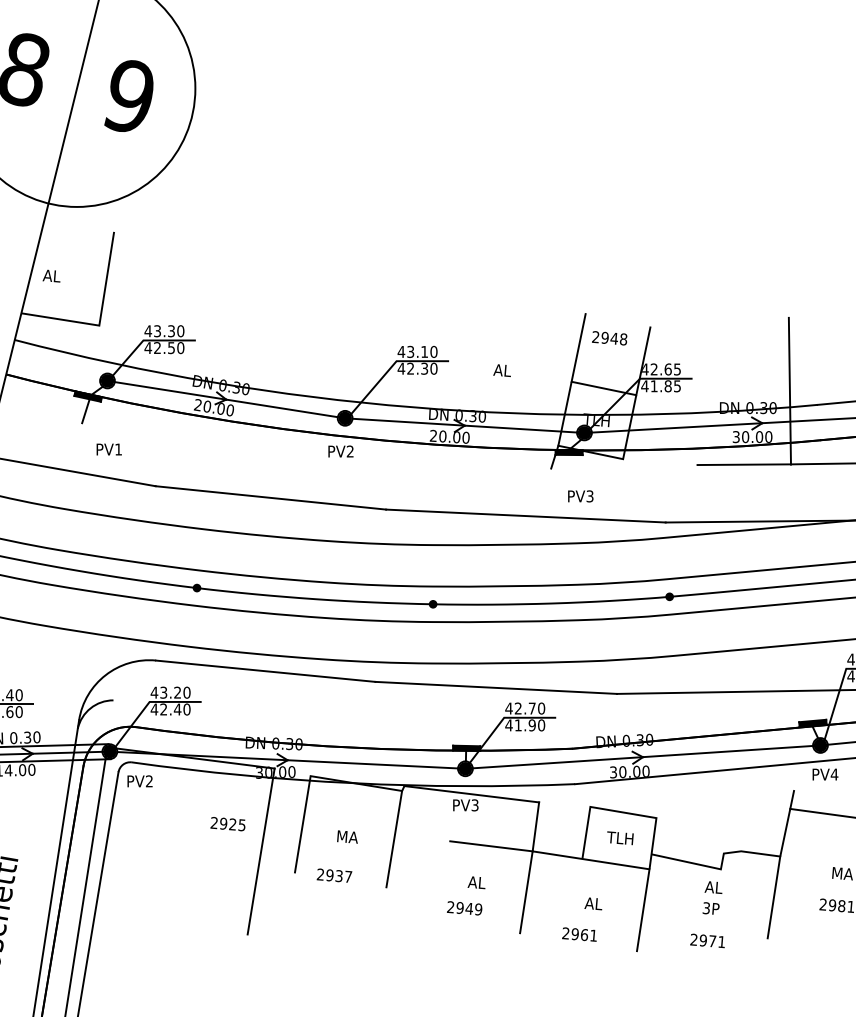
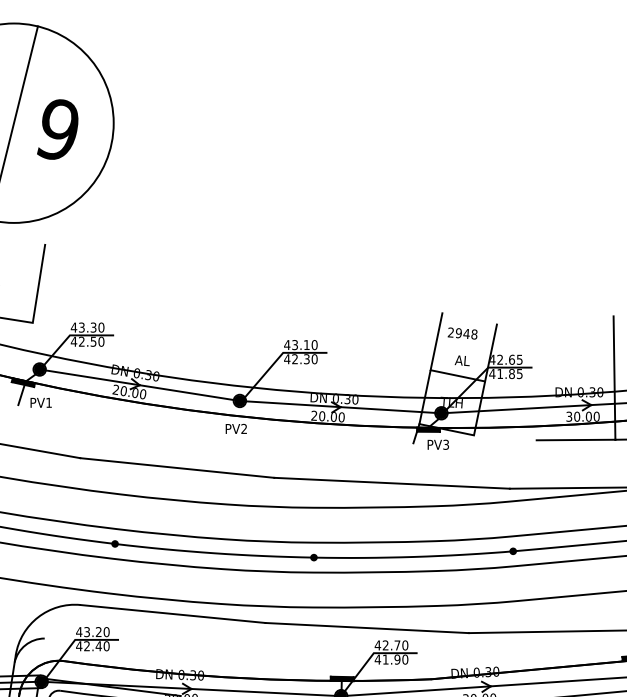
text: (501, 370) -> (461, 360), moved
text: (108, 449) -> (40, 402), moved
text: (580, 496) -> (438, 444), moved

